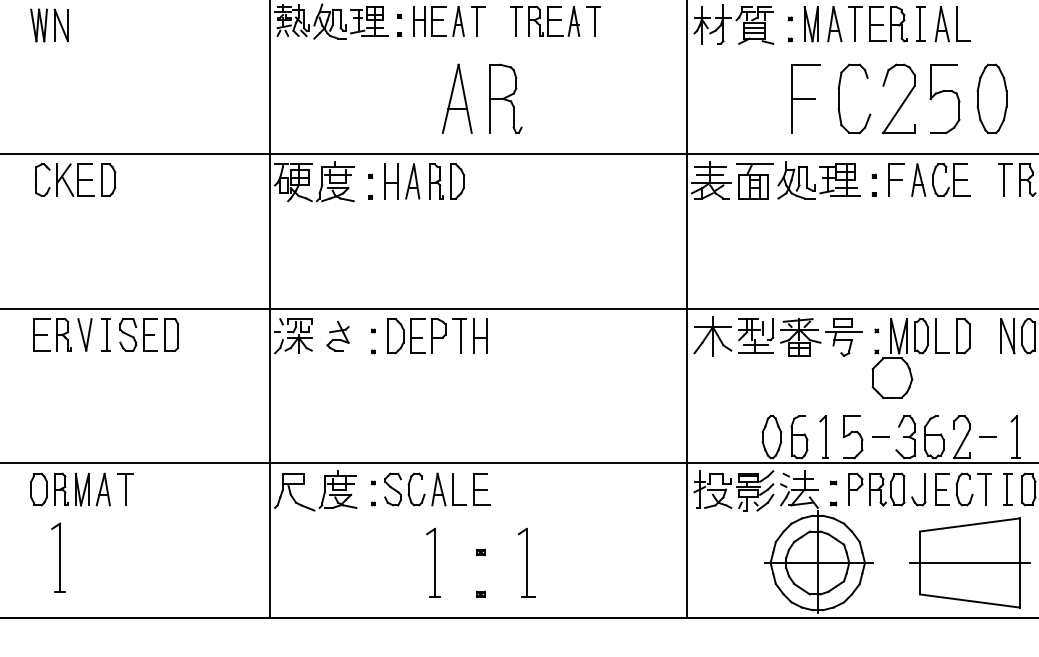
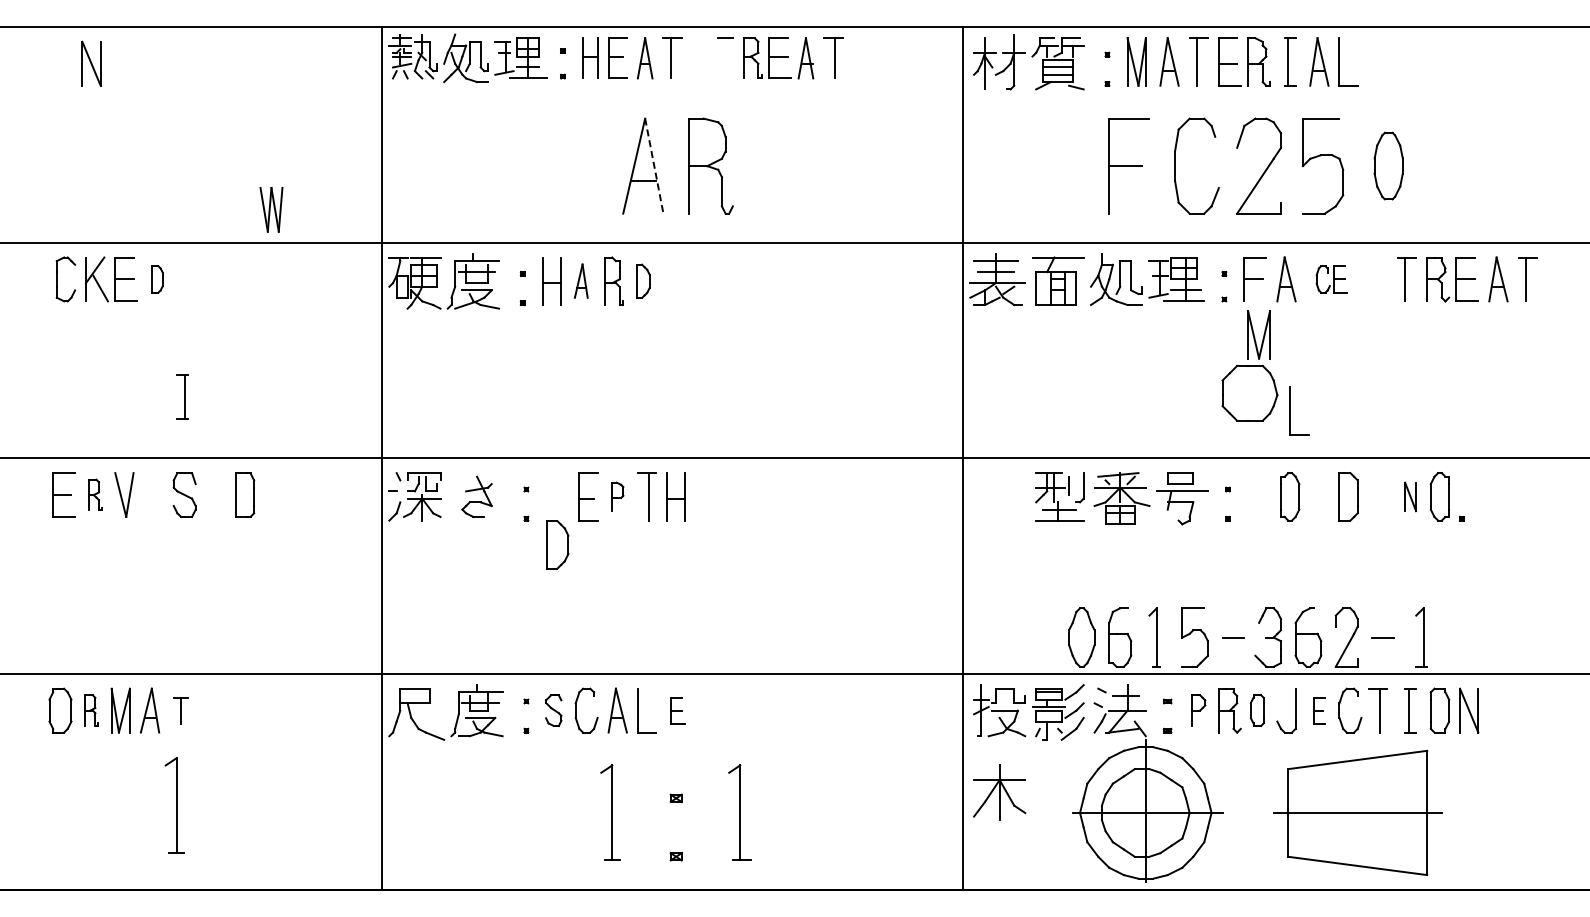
line: (516, 21) -> (725, 58), removed
part: (39, 25) -> (271, 209), moved
part: (991, 98) -> (1388, 165), size x0.7
line: (465, 99) -> (654, 166), solid -> dashed
part: (108, 180) -> (157, 279), size x0.6
part: (412, 180) -> (581, 280), size x0.7
part: (951, 180) -> (1331, 279), size x0.6
part: (457, 181) -> (643, 281), size x0.7
part: (63, 334) -> (94, 494), size x0.7
part: (105, 334) -> (182, 396), moved
part: (150, 334) -> (215, 494), removed
part: (395, 335) -> (557, 544), moved
part: (438, 335) -> (617, 496), size x0.6
part: (712, 335) -> (999, 792), moved
part: (935, 335) -> (1290, 410), moved
part: (1007, 335) -> (1410, 496), size x0.6
part: (892, 358) -> (1249, 365), moved
part: (61, 489) -> (91, 710), size x0.7
part: (125, 489) -> (180, 710), size x0.6
part: (392, 489) -> (553, 710), size x0.7
part: (481, 489) -> (677, 710), size x0.6
part: (855, 489) -> (1198, 710), size x0.7
part: (897, 489) -> (1257, 710), size x0.7
part: (942, 489) -> (1319, 710), size x0.6
part: (58, 557) -> (174, 805), moved

